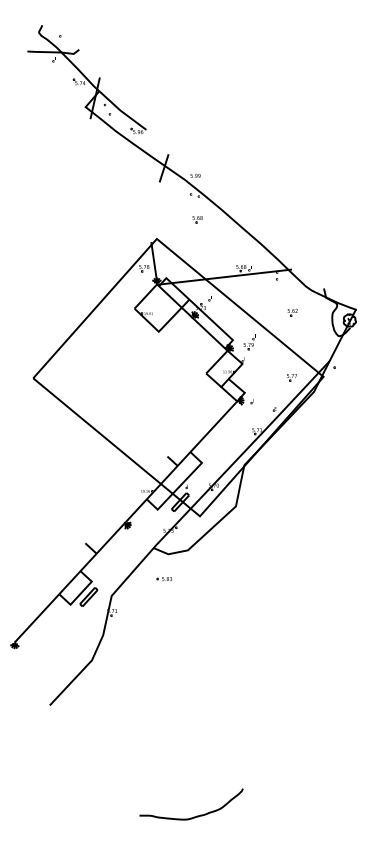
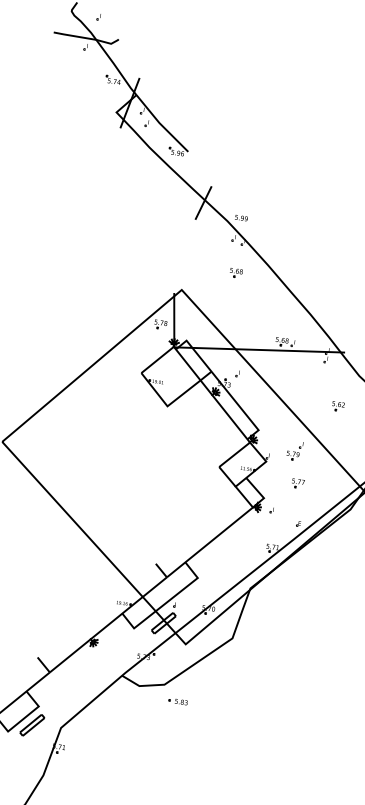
part: (249, 342) -> (294, 451), moved
part: (291, 377) -> (297, 483), moved
part: (163, 579) -> (176, 701), moved

